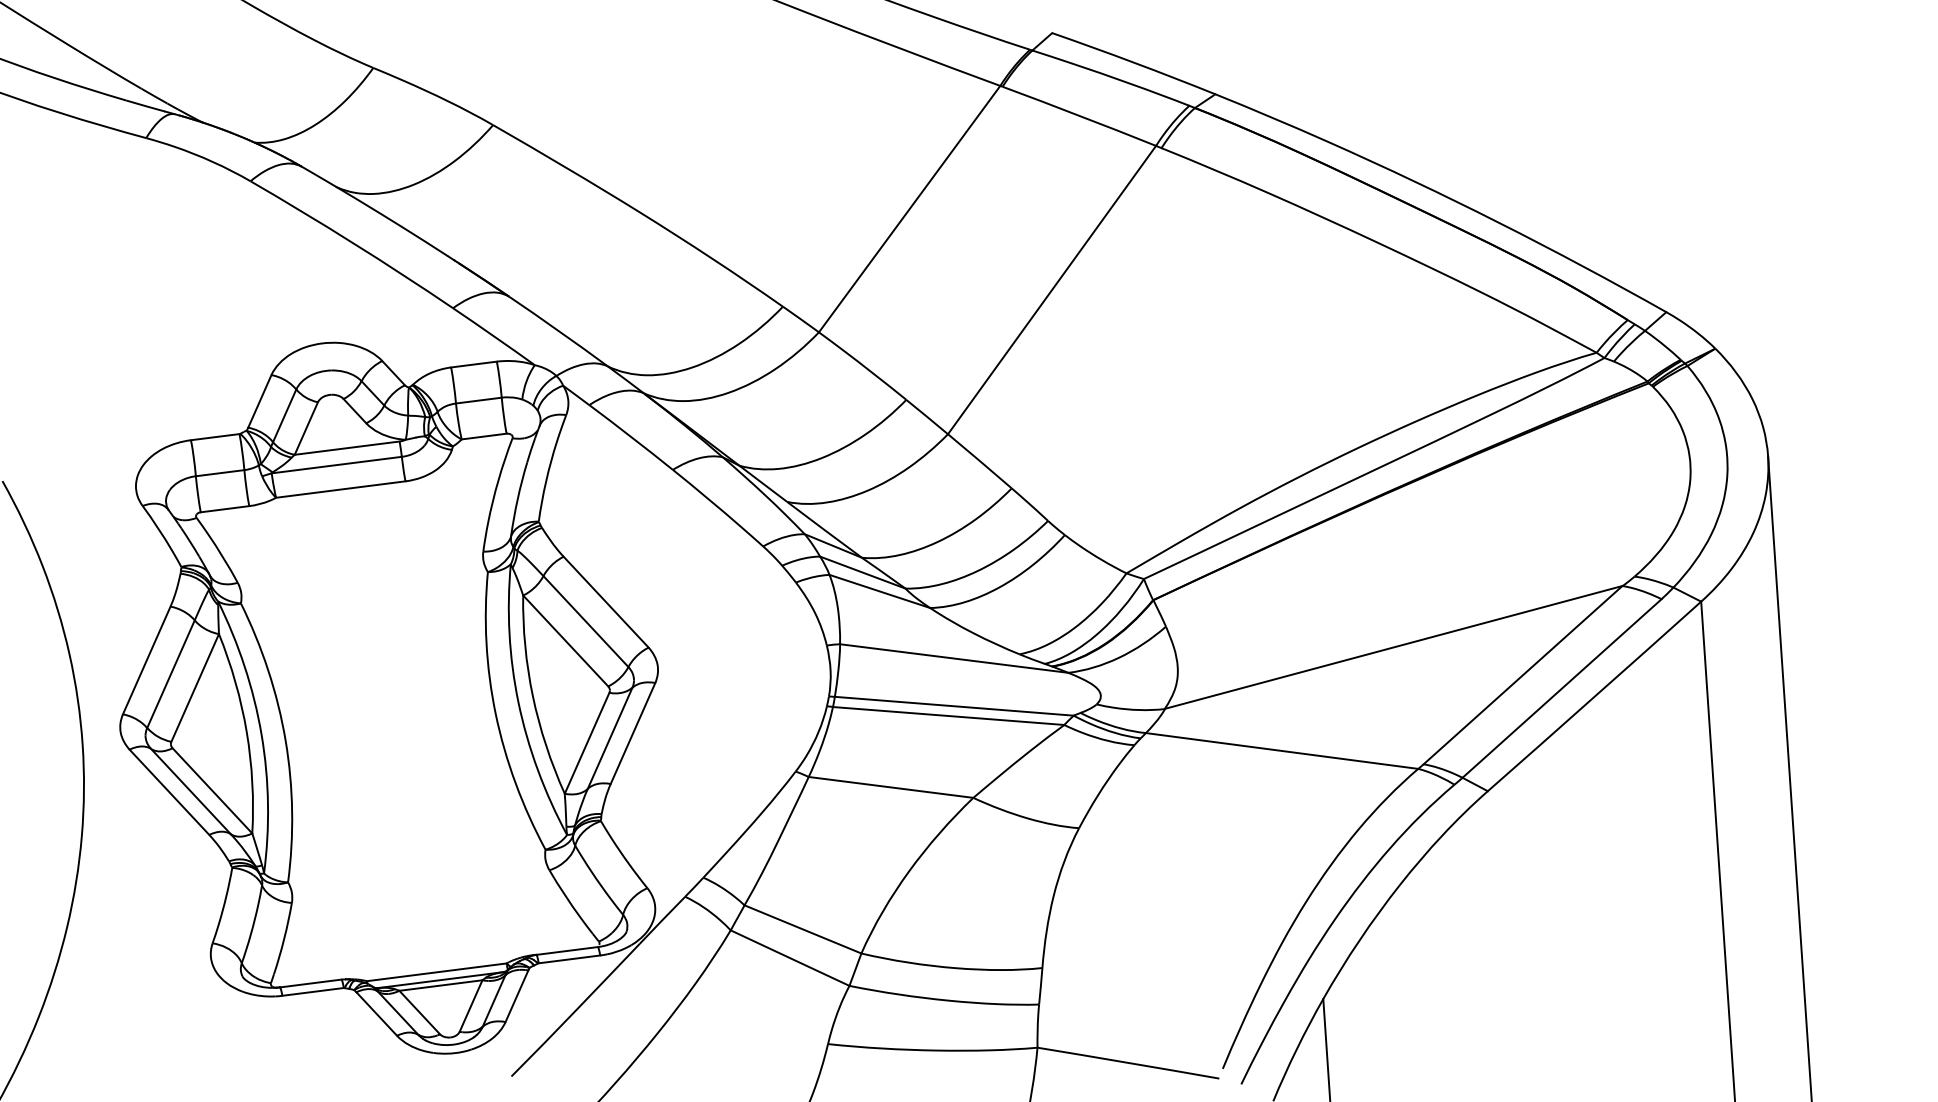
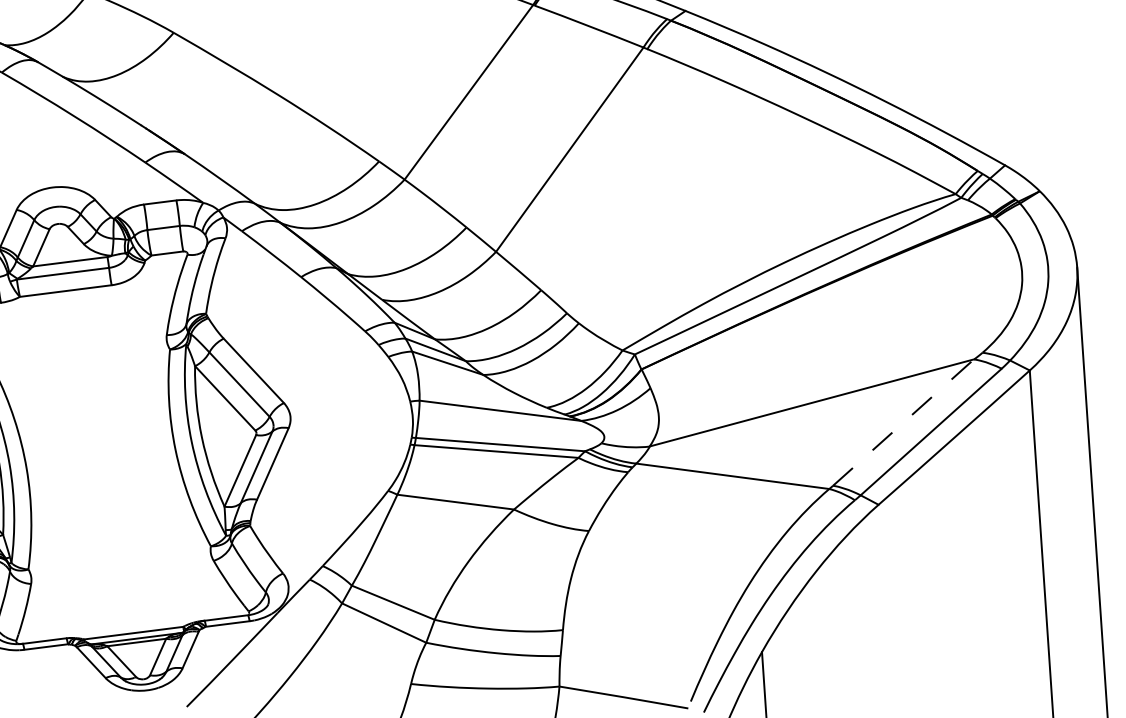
line: (1523, 675) -> (903, 422), solid -> dashed

